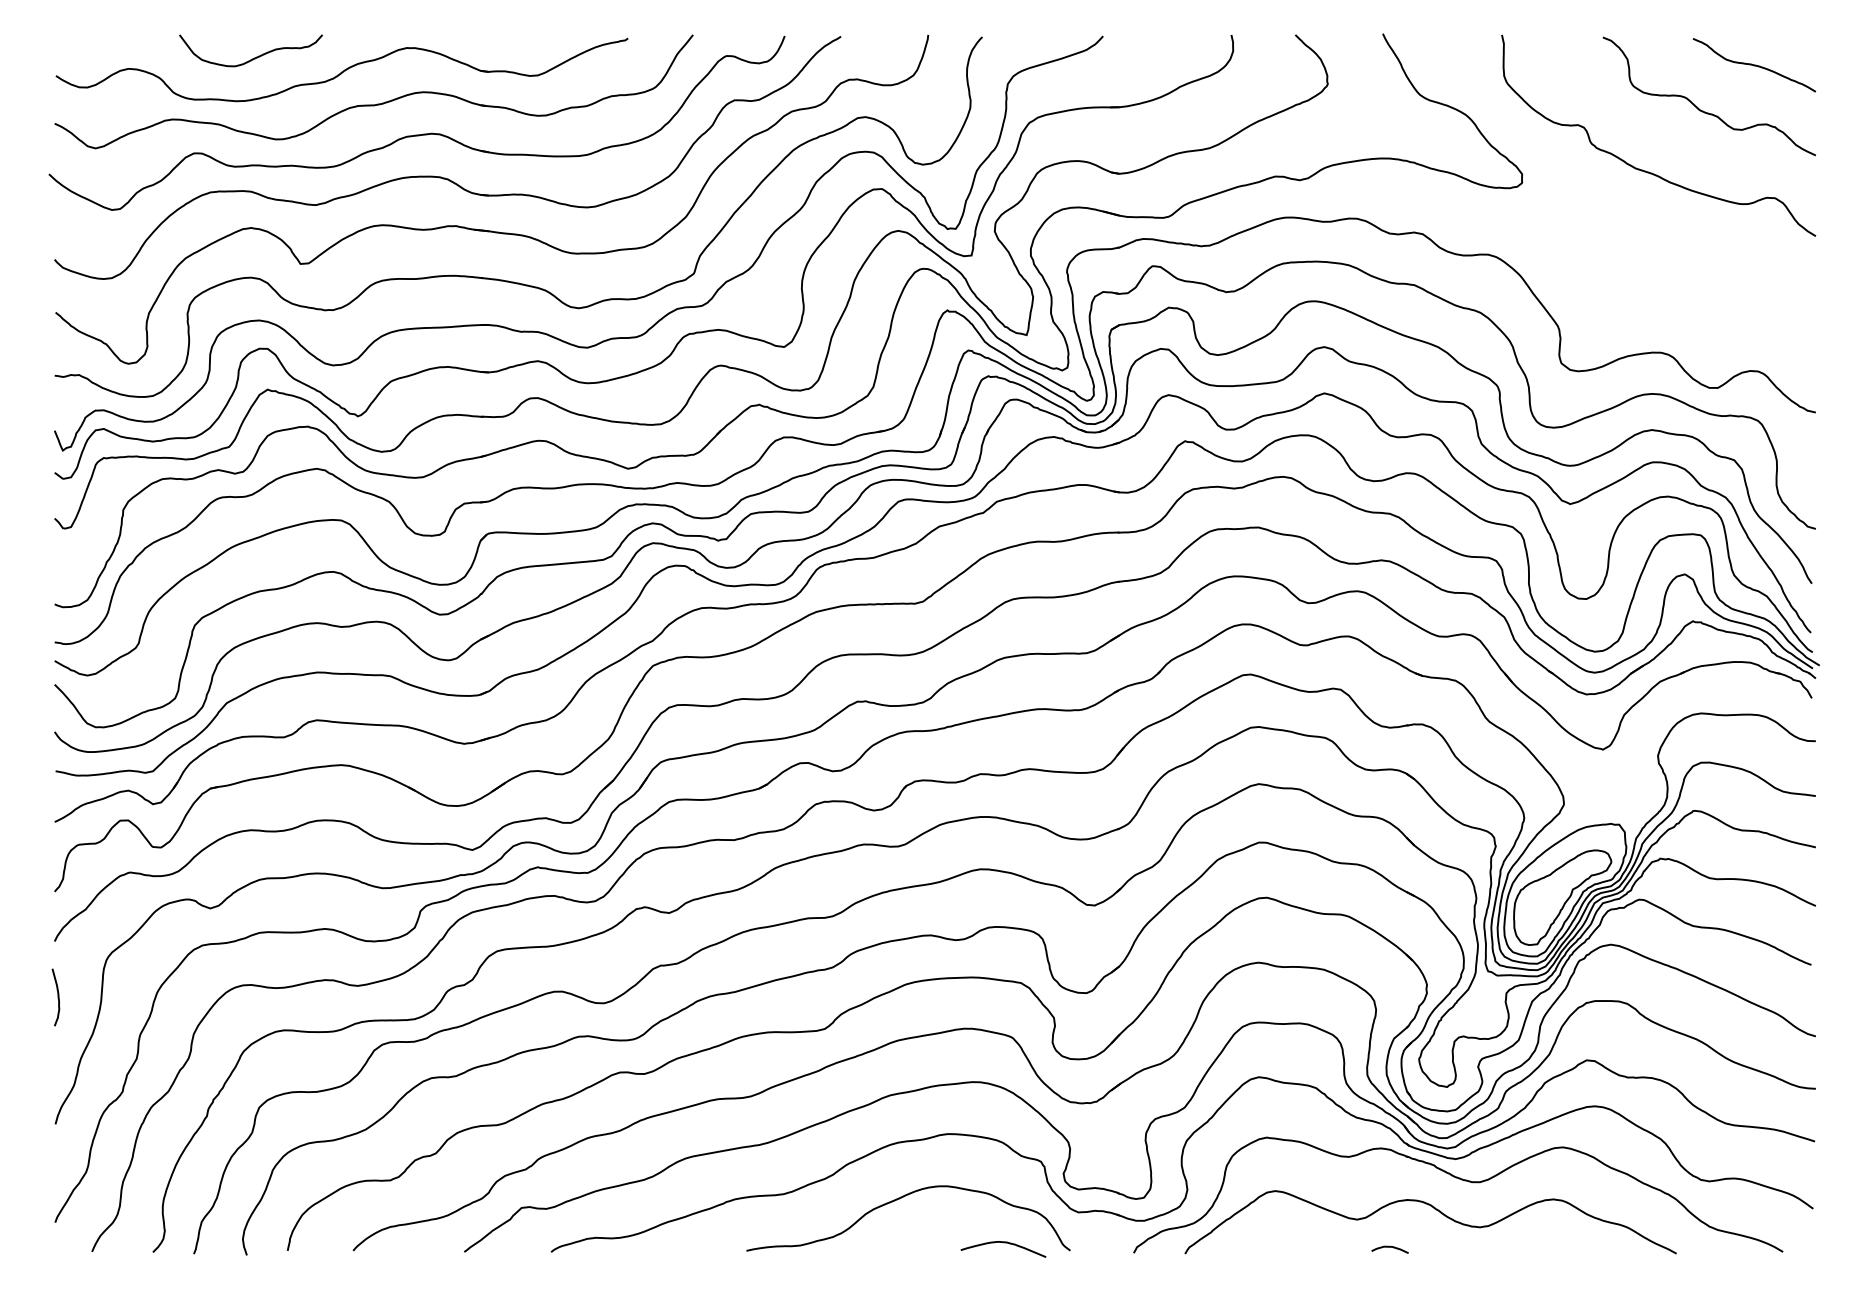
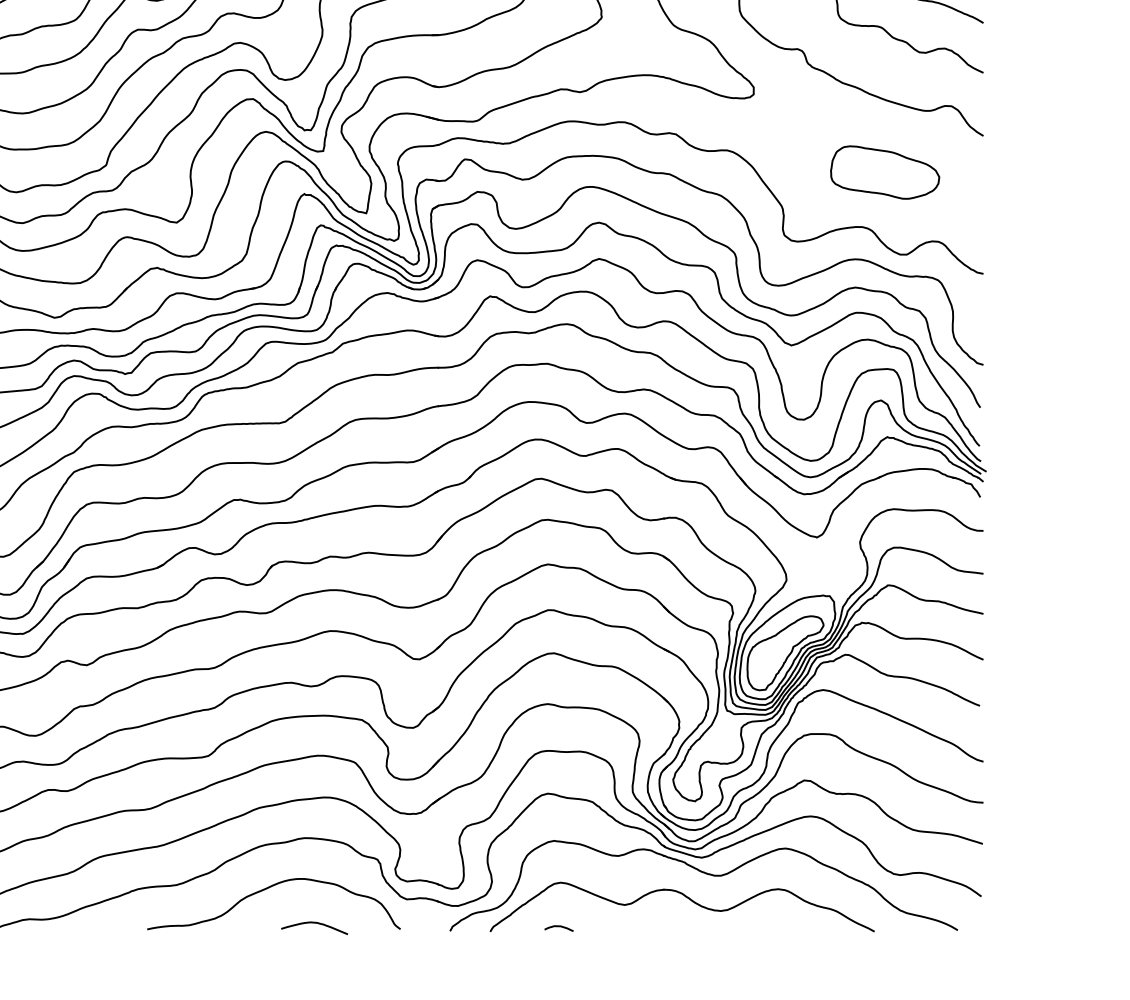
part: (1690, 282) -> (885, 172), added
curve: (1003, 1243) -> (314, 923), moved
curve: (1389, 1247) -> (558, 926), moved

